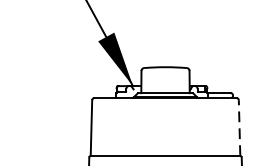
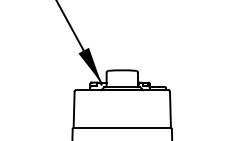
line: (239, 127) -> (170, 109), dashed -> solid

